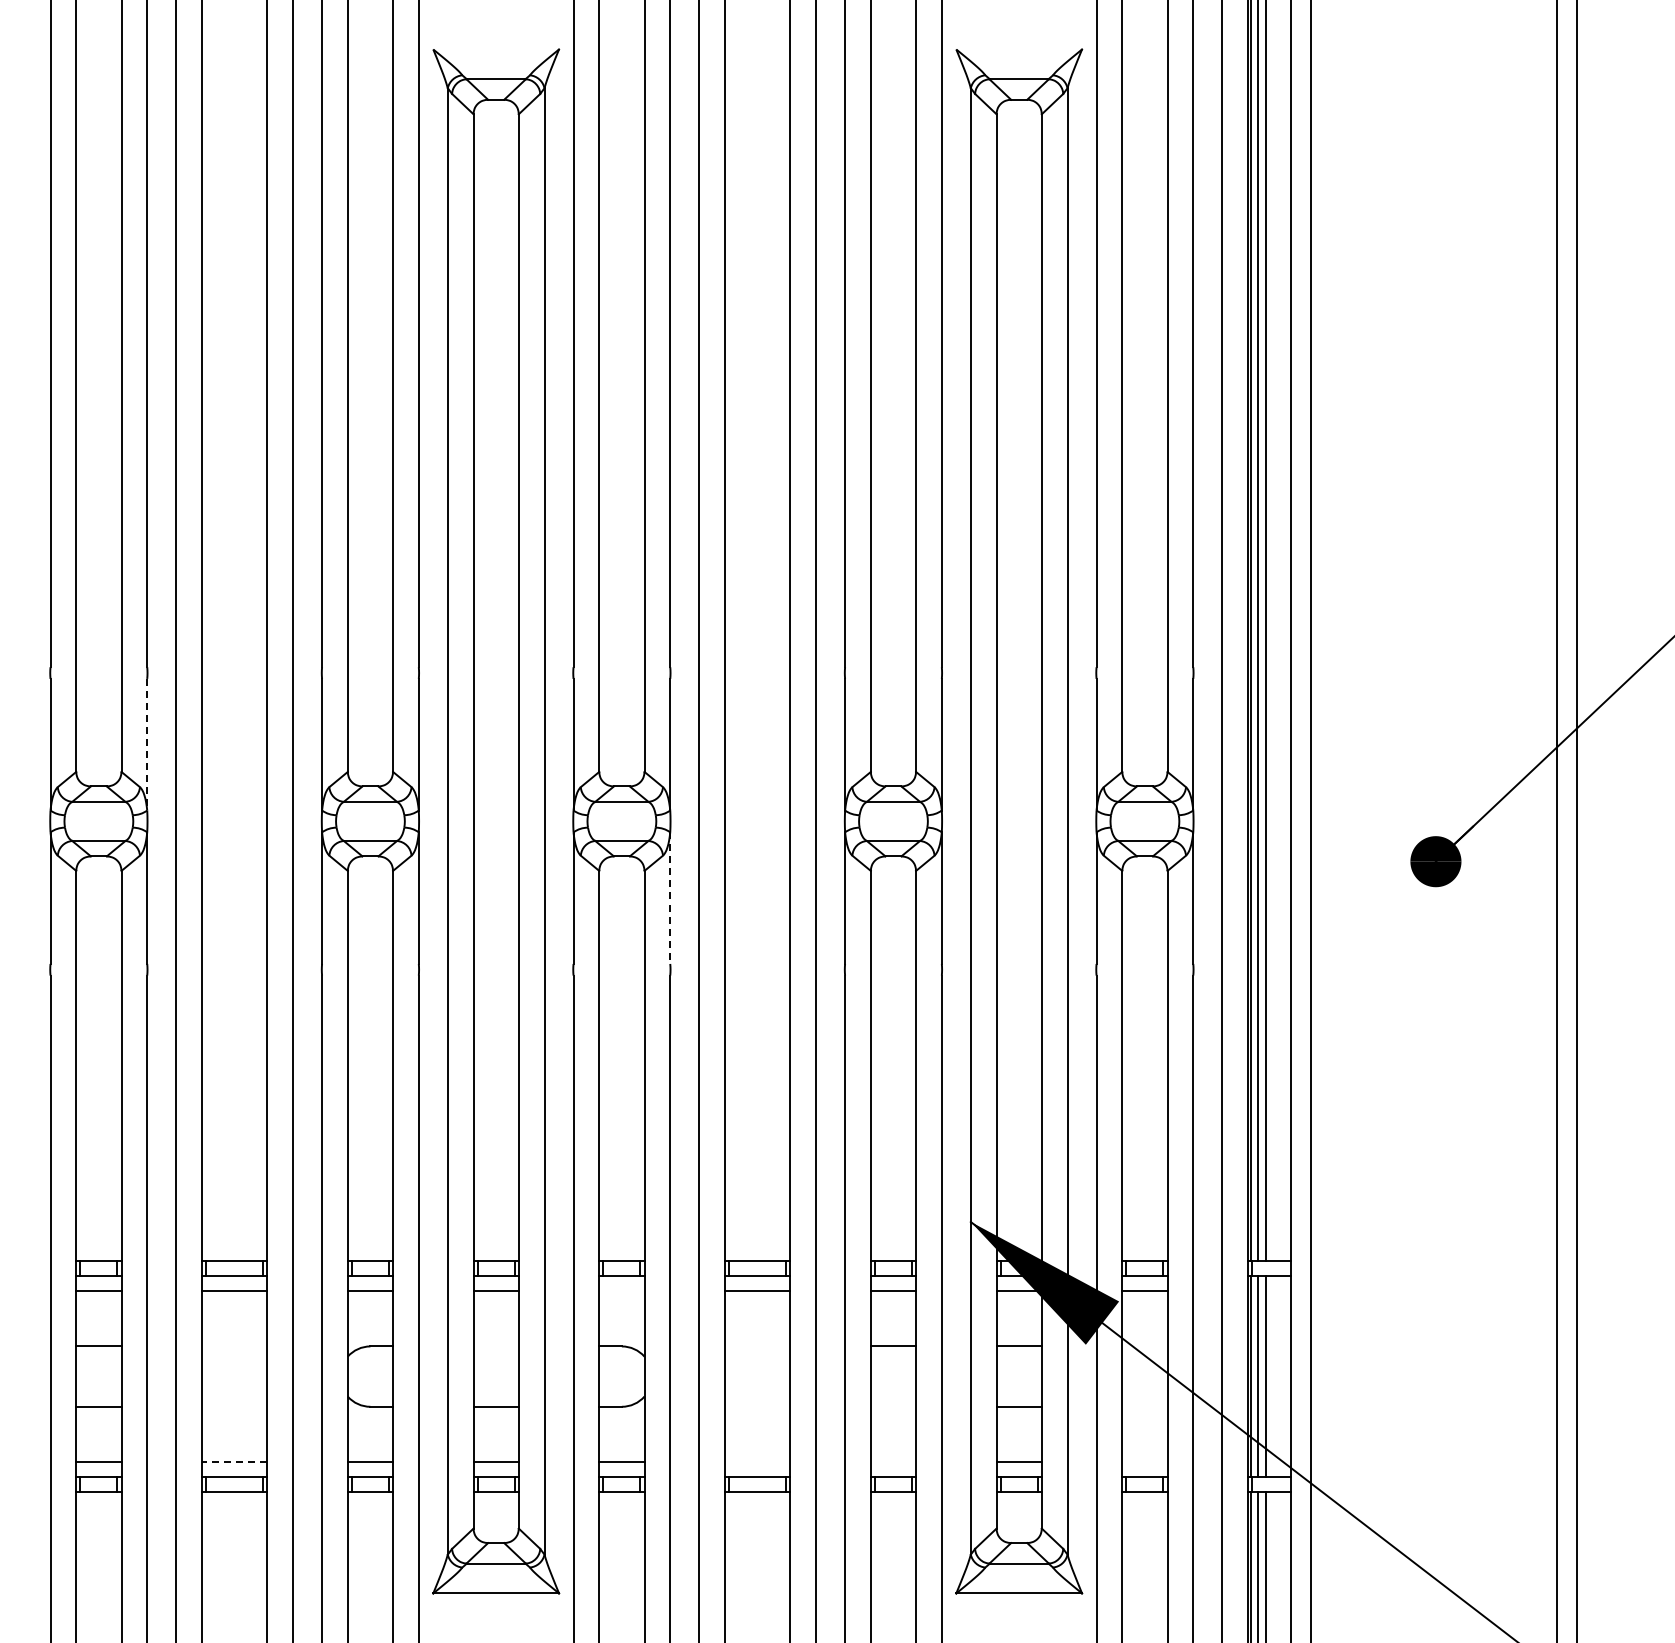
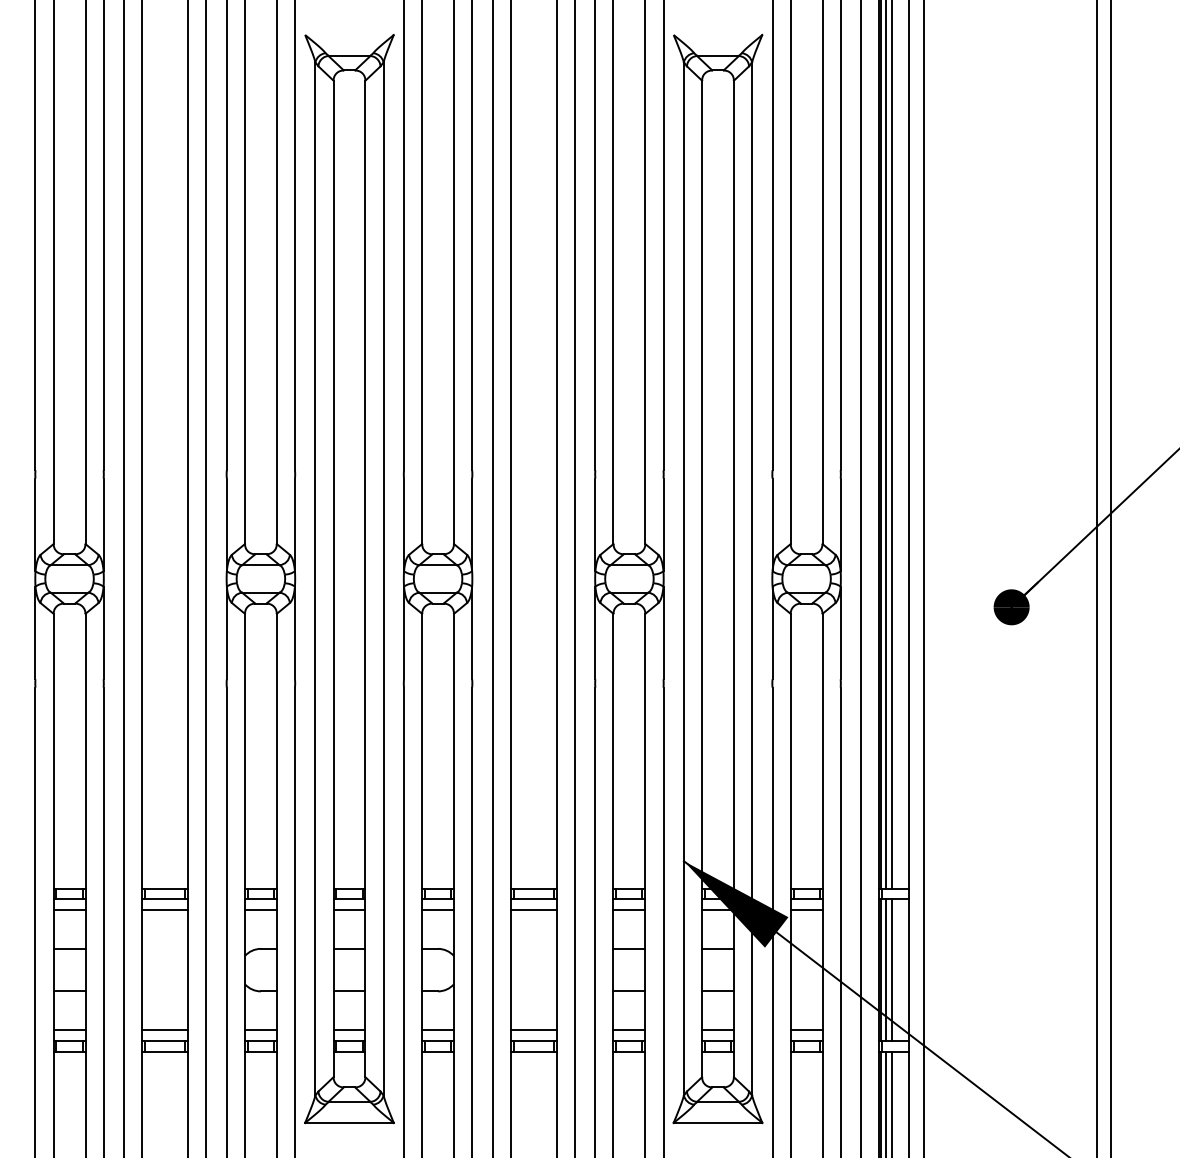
line: (147, 744) -> (103, 524), dashed -> solid
line: (670, 898) -> (472, 633), dashed -> solid
line: (621, 1291) -> (437, 910), added
line: (495, 1346) -> (349, 948), added
line: (893, 1406) -> (629, 991), added
line: (234, 1462) -> (165, 1030), dashed -> solid
line: (757, 1462) -> (533, 1030), added
line: (893, 1462) -> (629, 1030), added
line: (1144, 1462) -> (806, 1030), added

